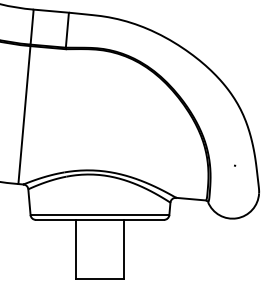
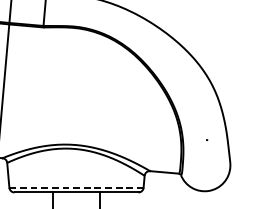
line: (100, 215) -> (77, 188), solid -> dashed

